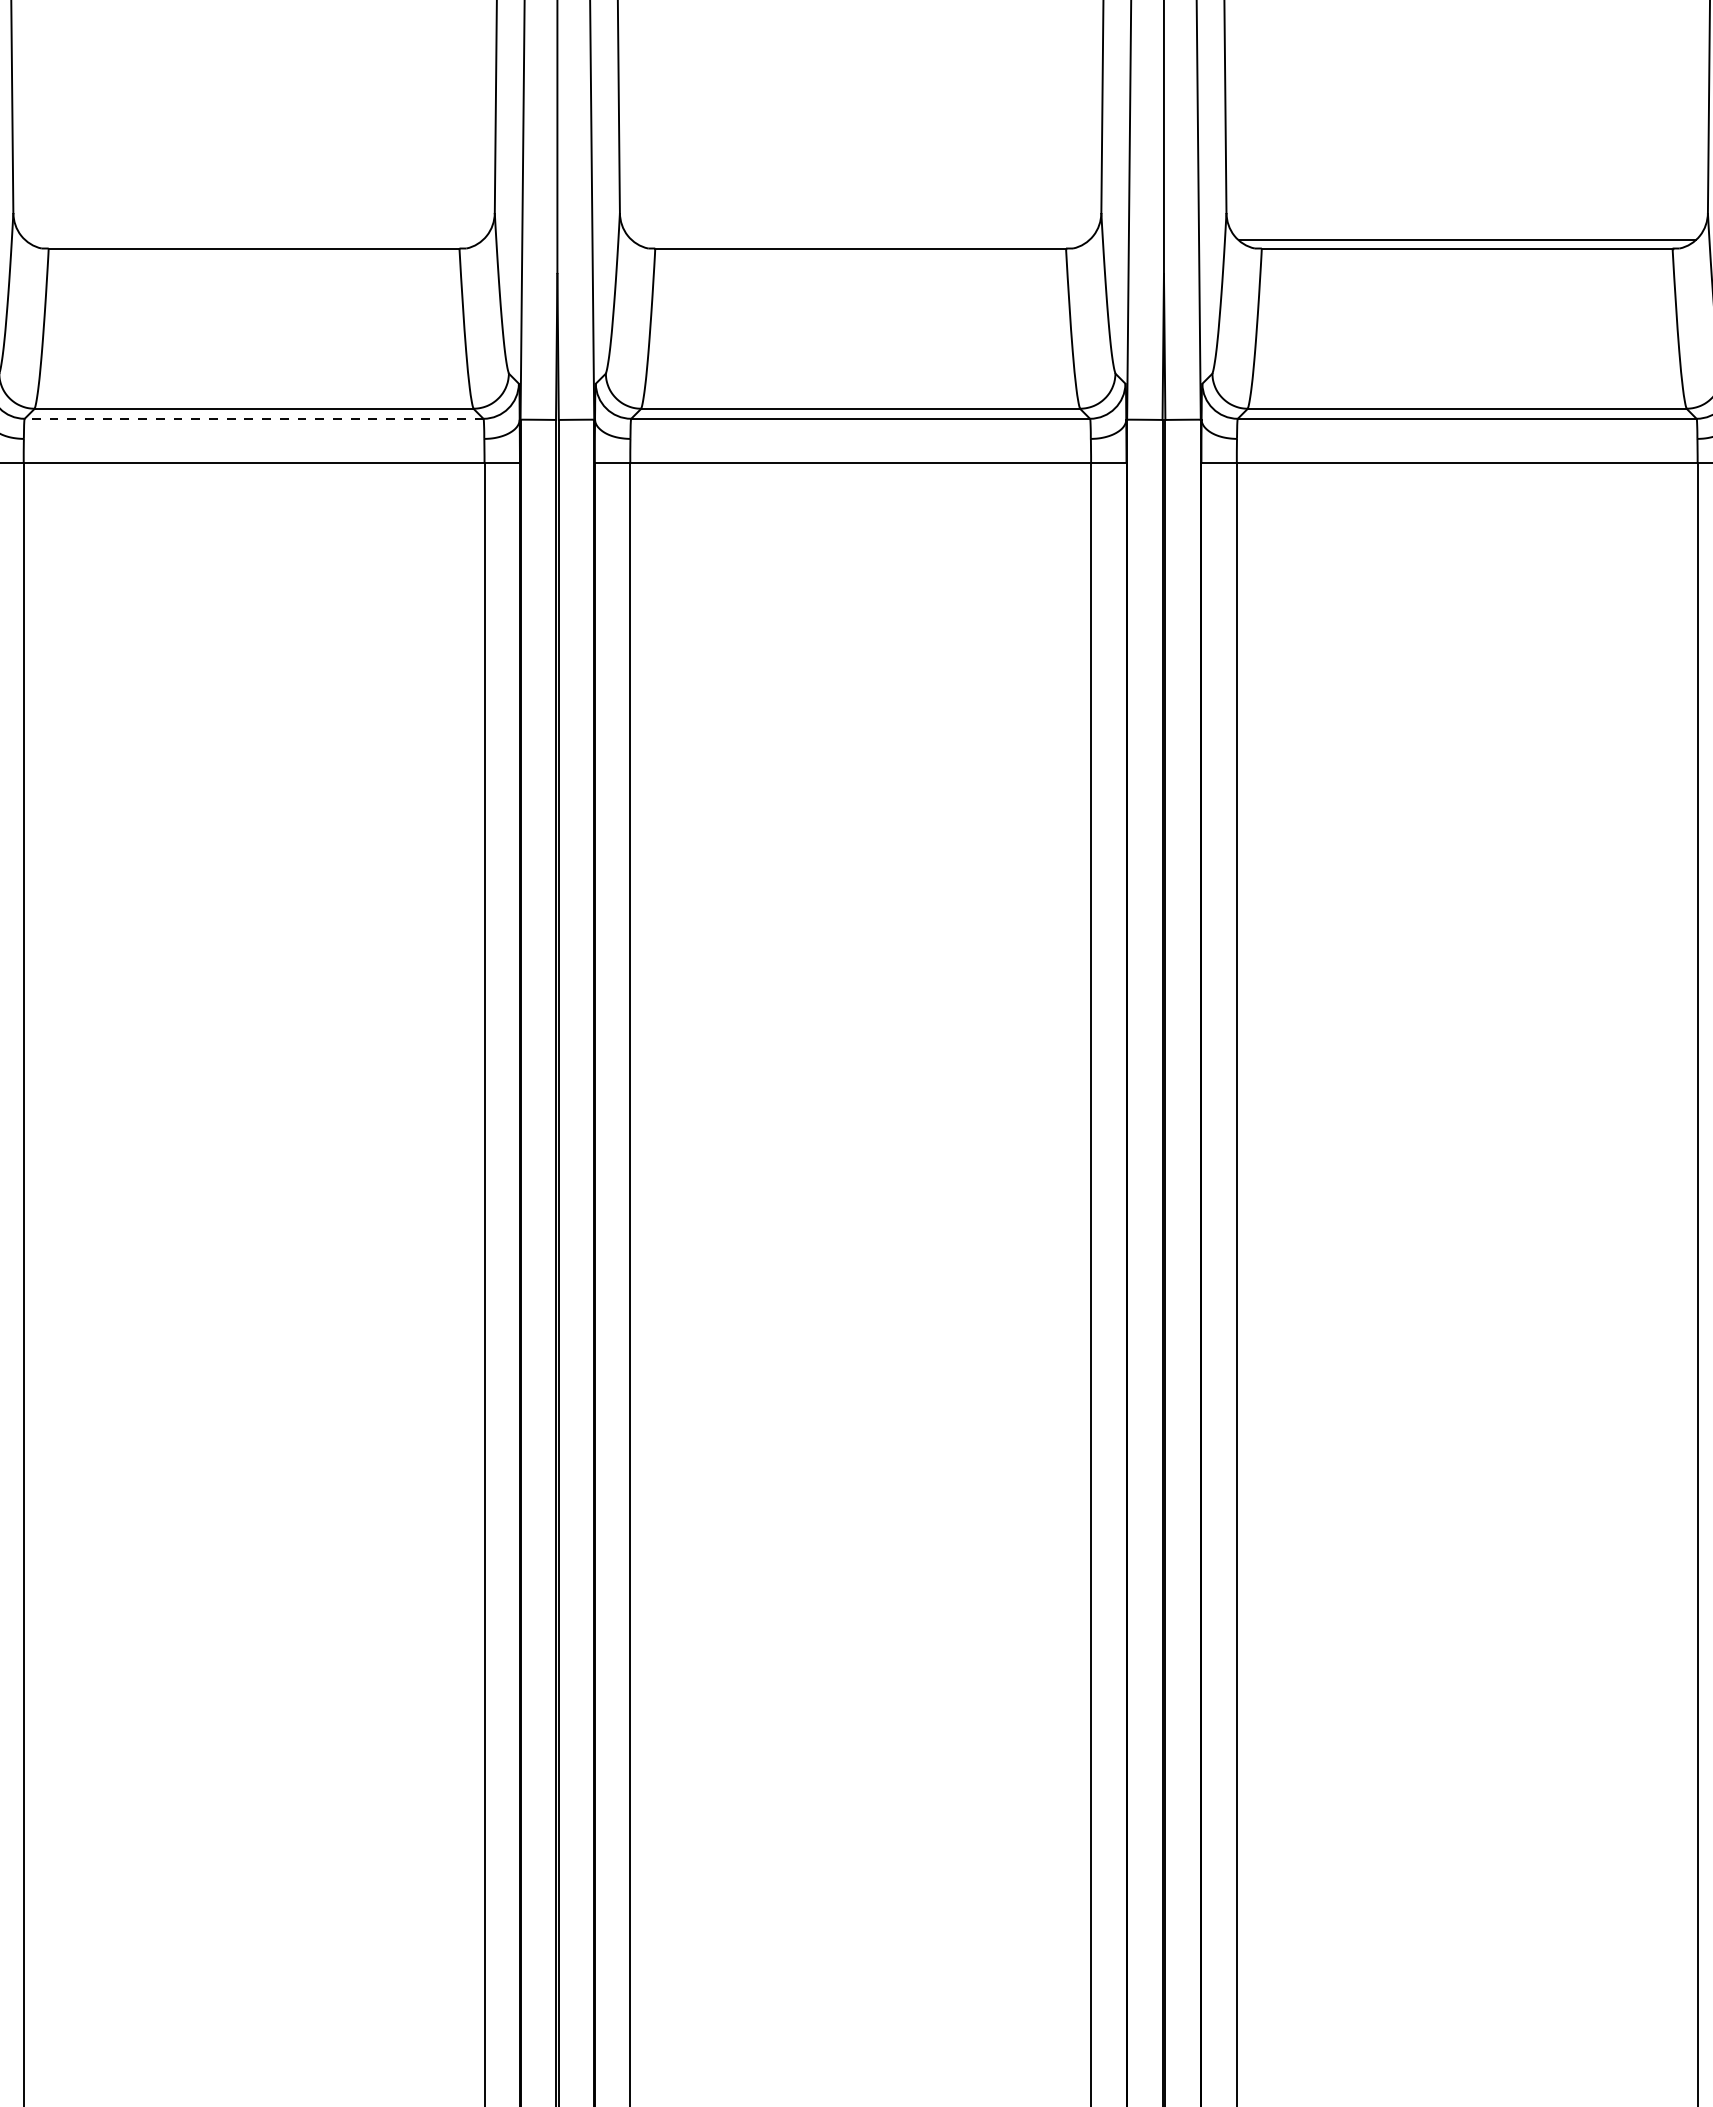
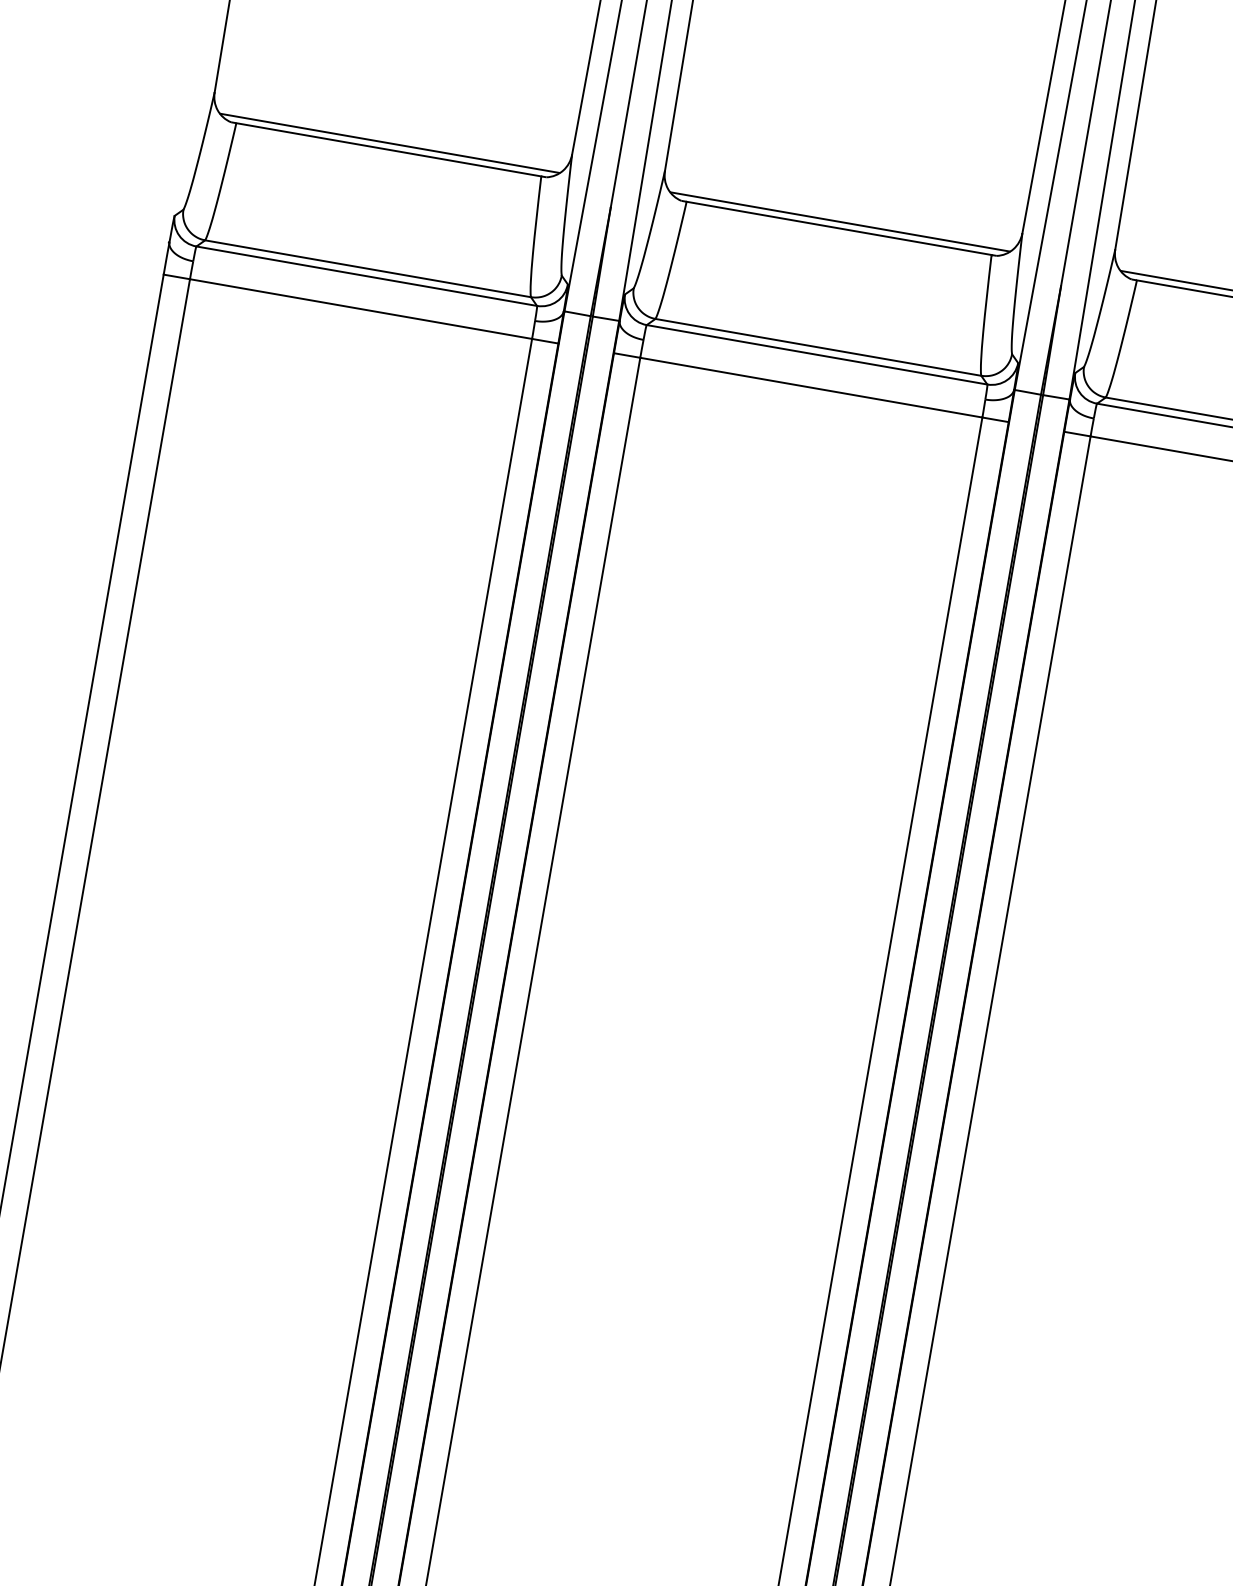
line: (253, 239) -> (389, 143), added
line: (860, 239) -> (840, 221), added
line: (253, 418) -> (366, 275), dashed -> solid

